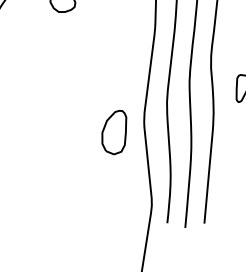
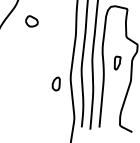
part: (112, 131) -> (55, 83), size x0.62

